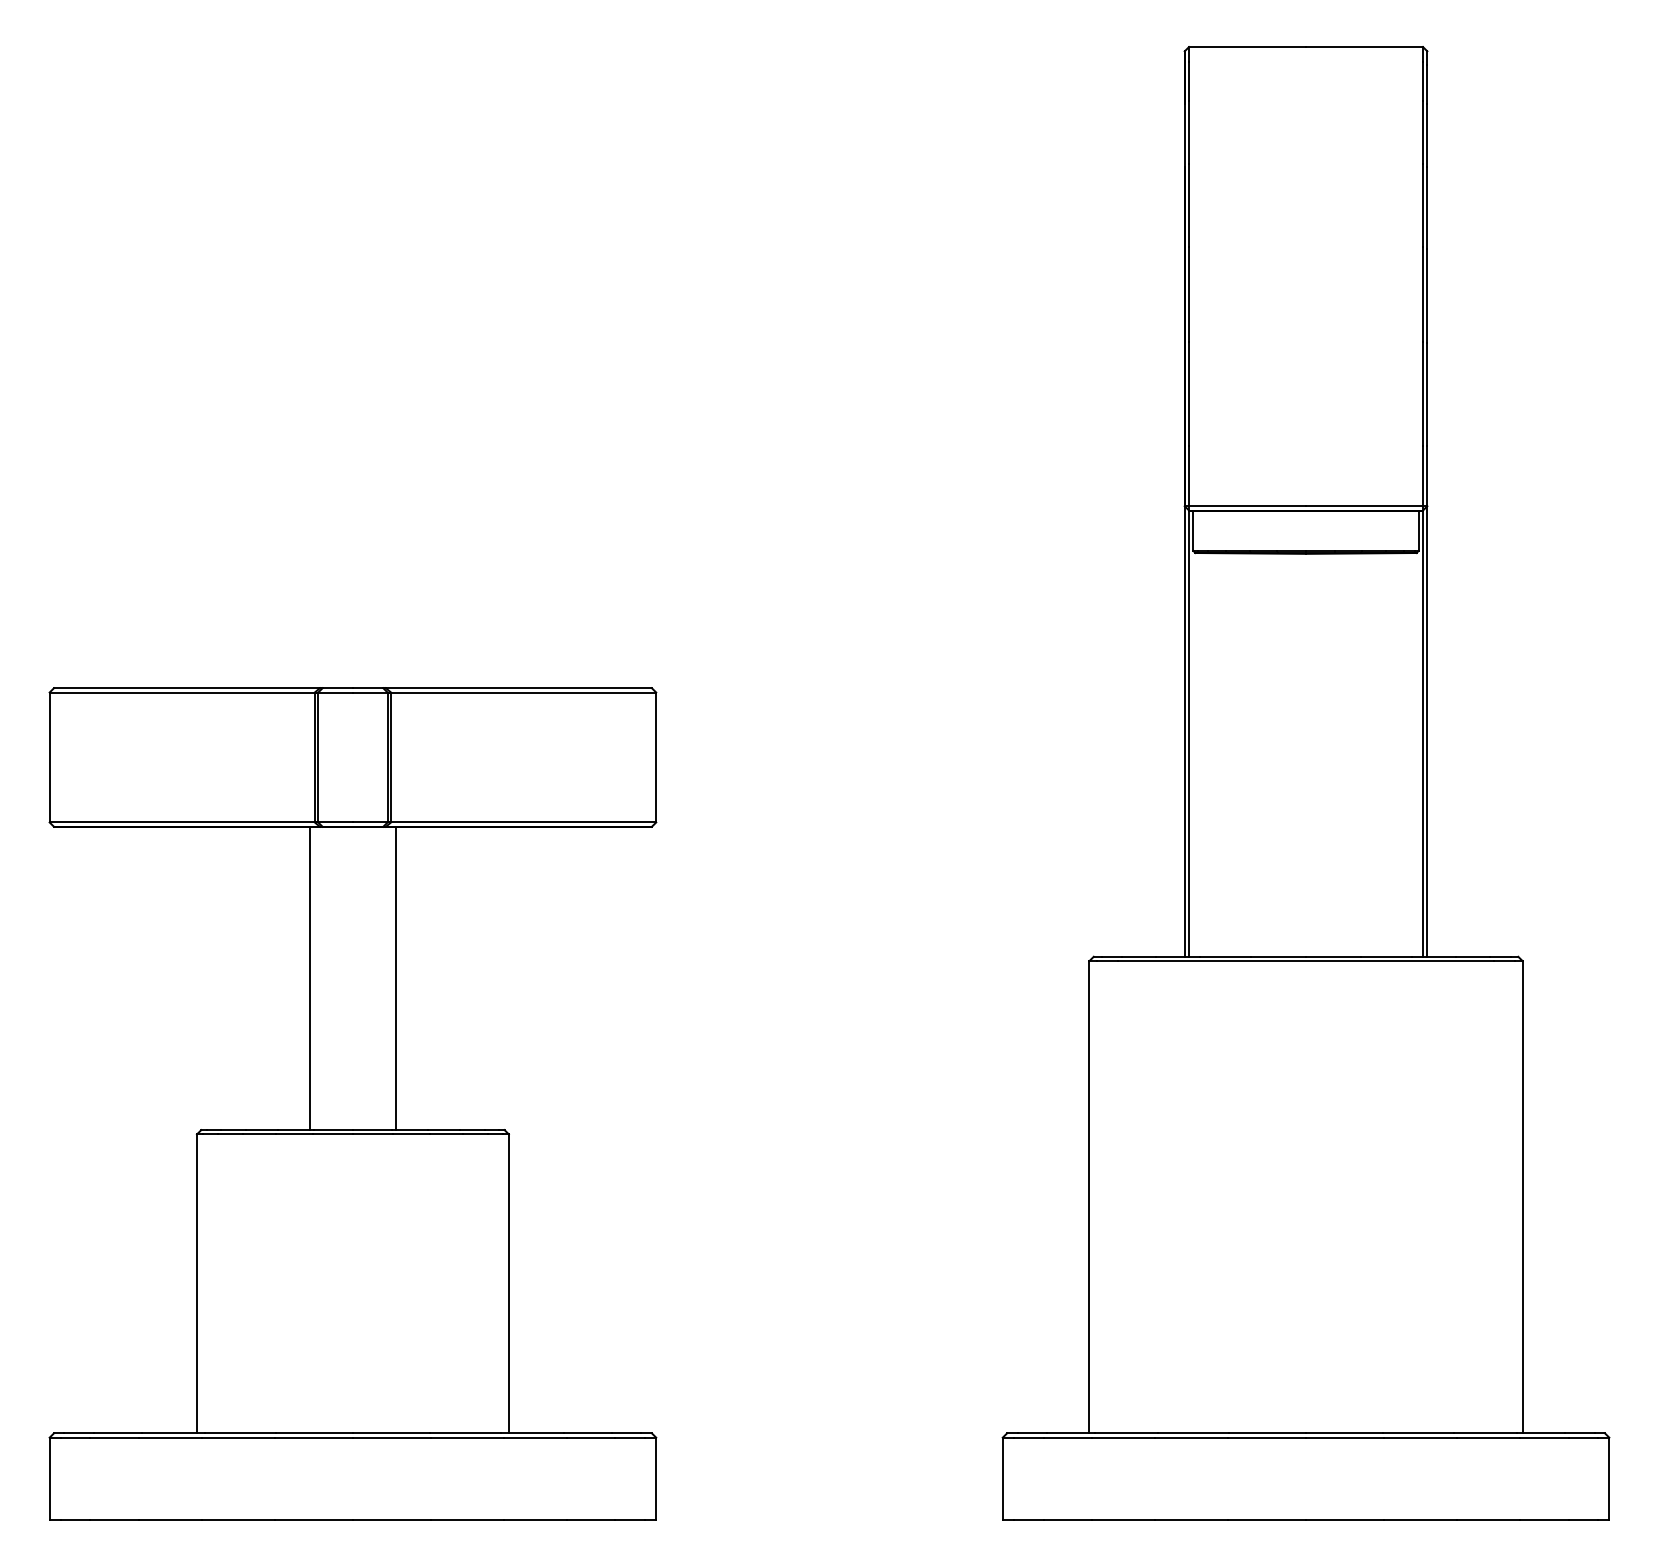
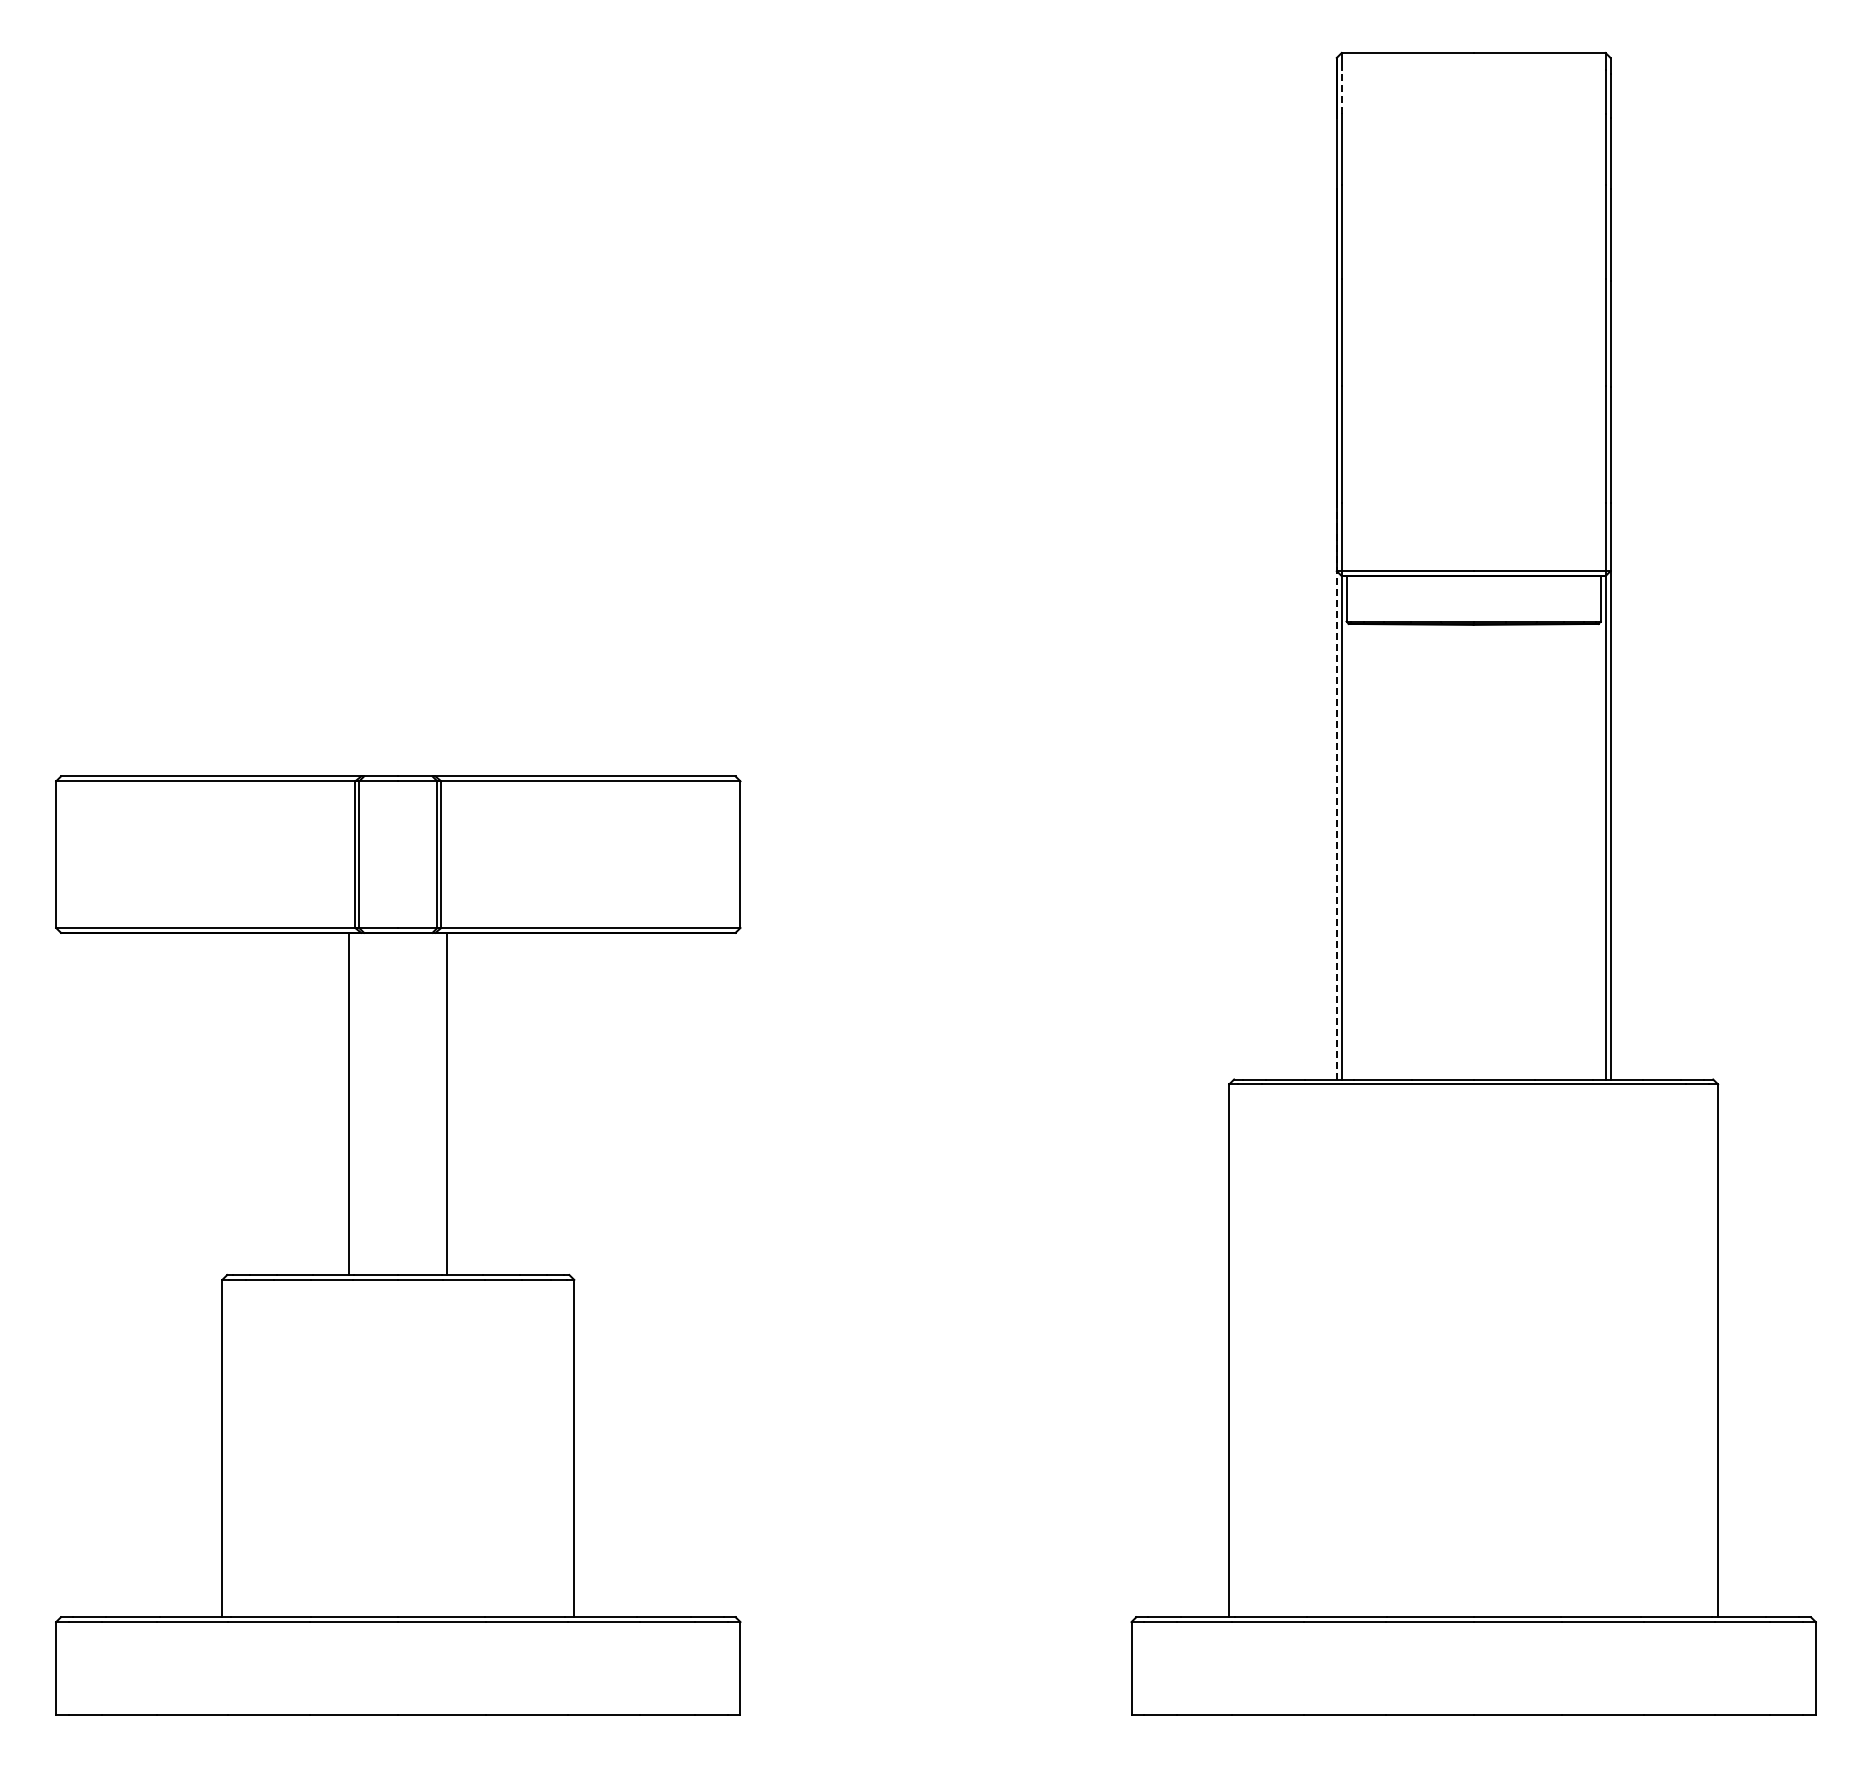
line: (1188, 81) -> (1341, 91), solid -> dashed
line: (1184, 700) -> (1336, 790), solid -> dashed

